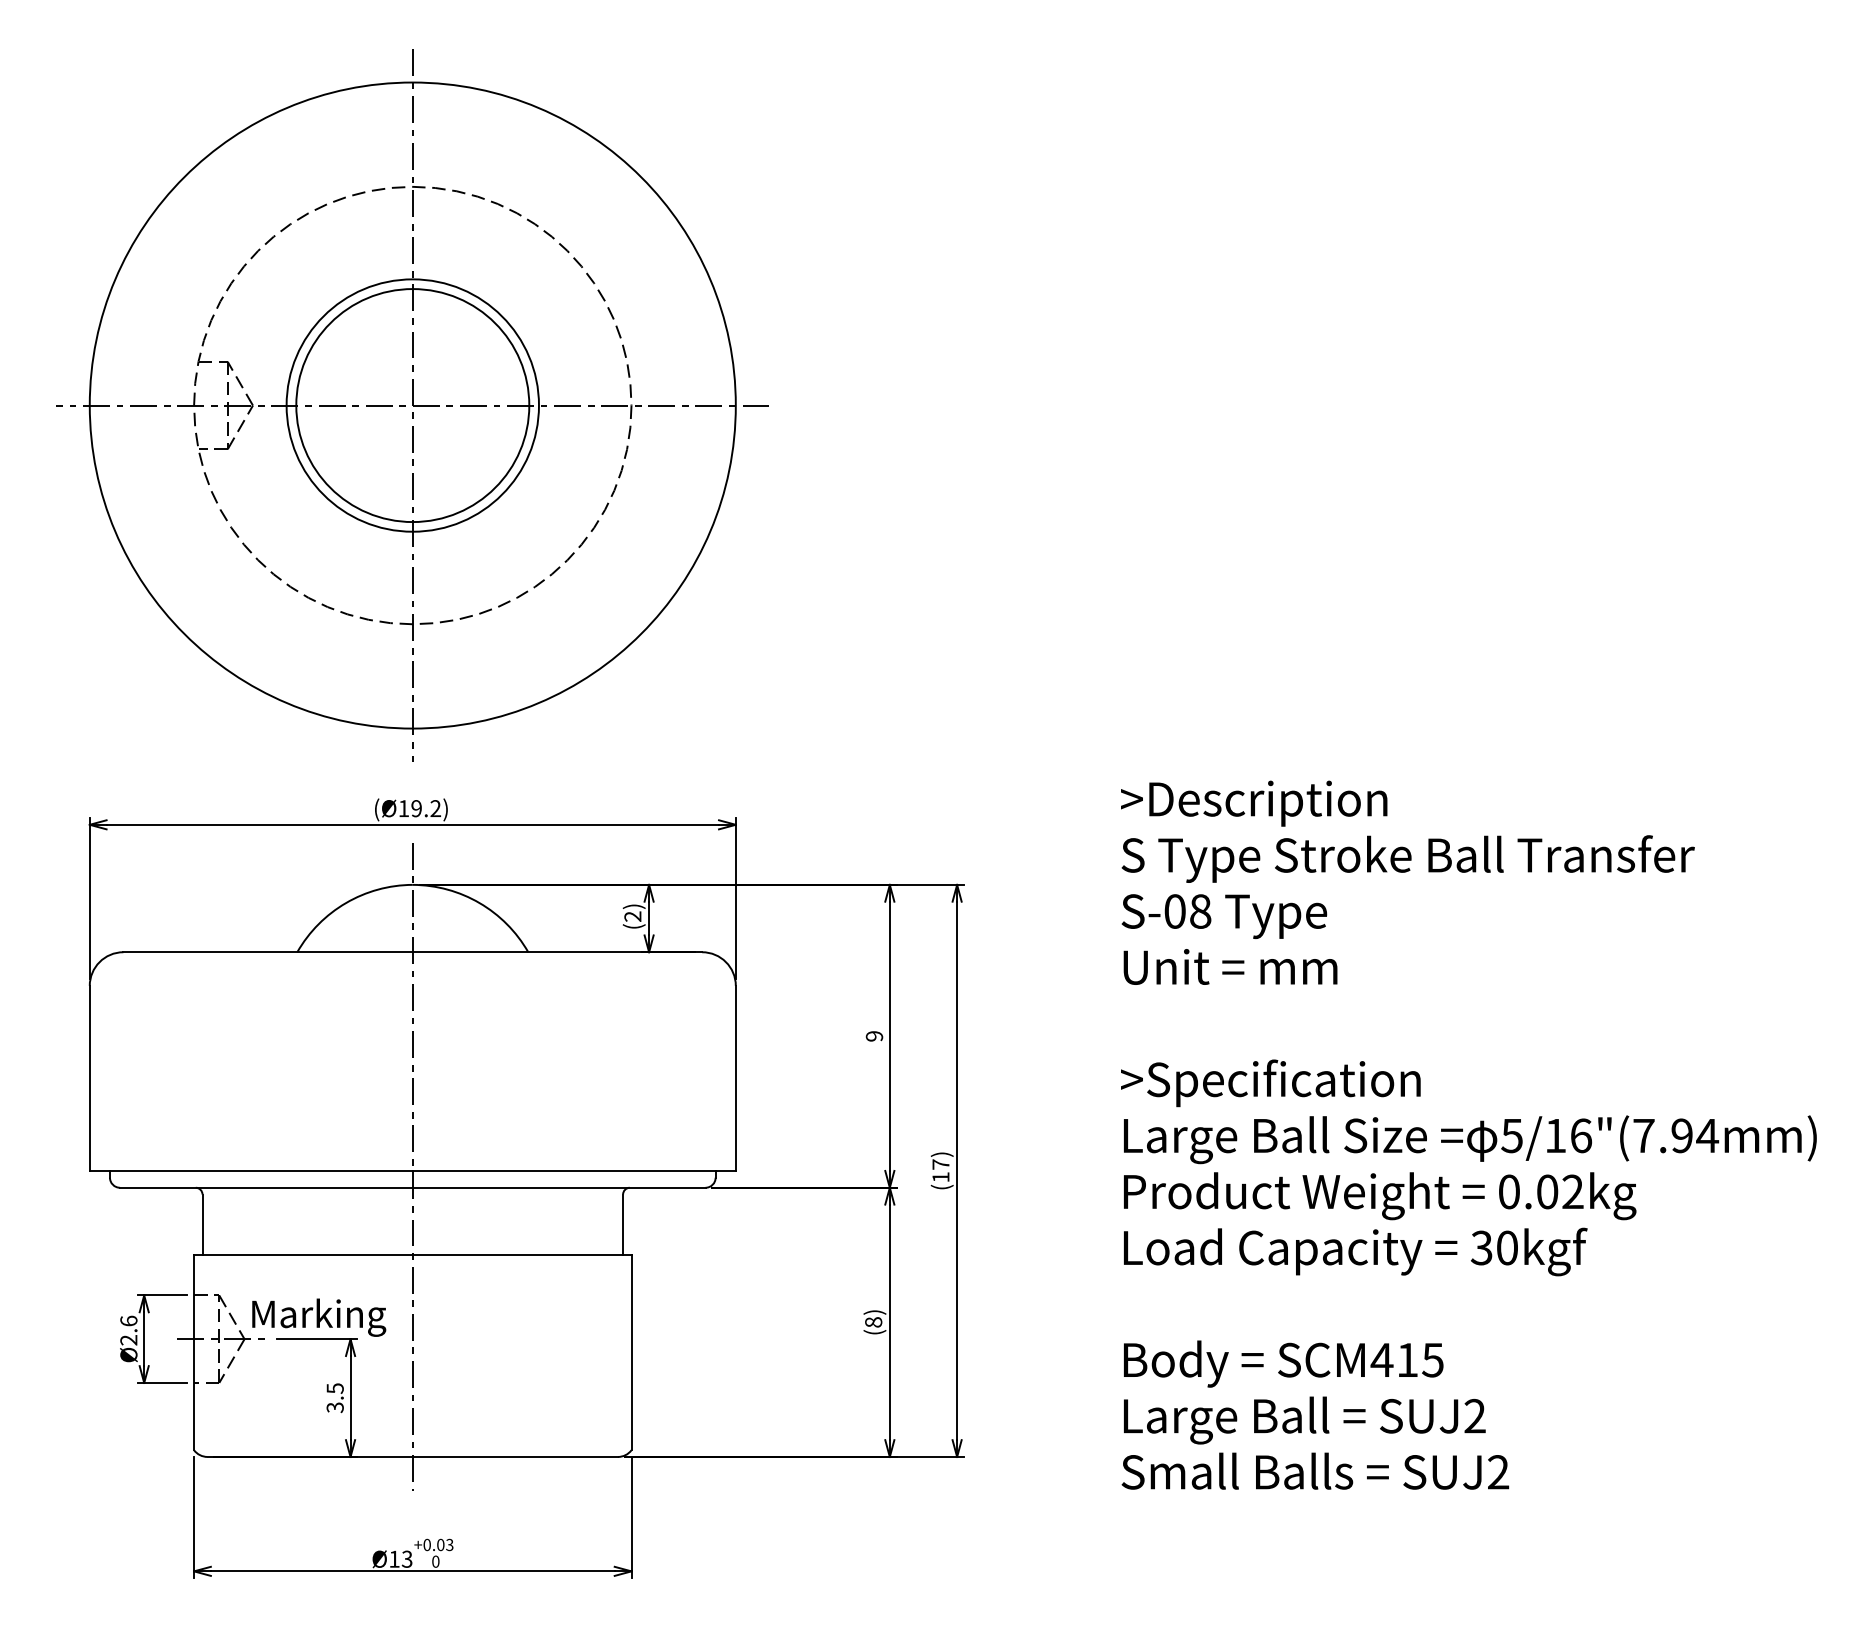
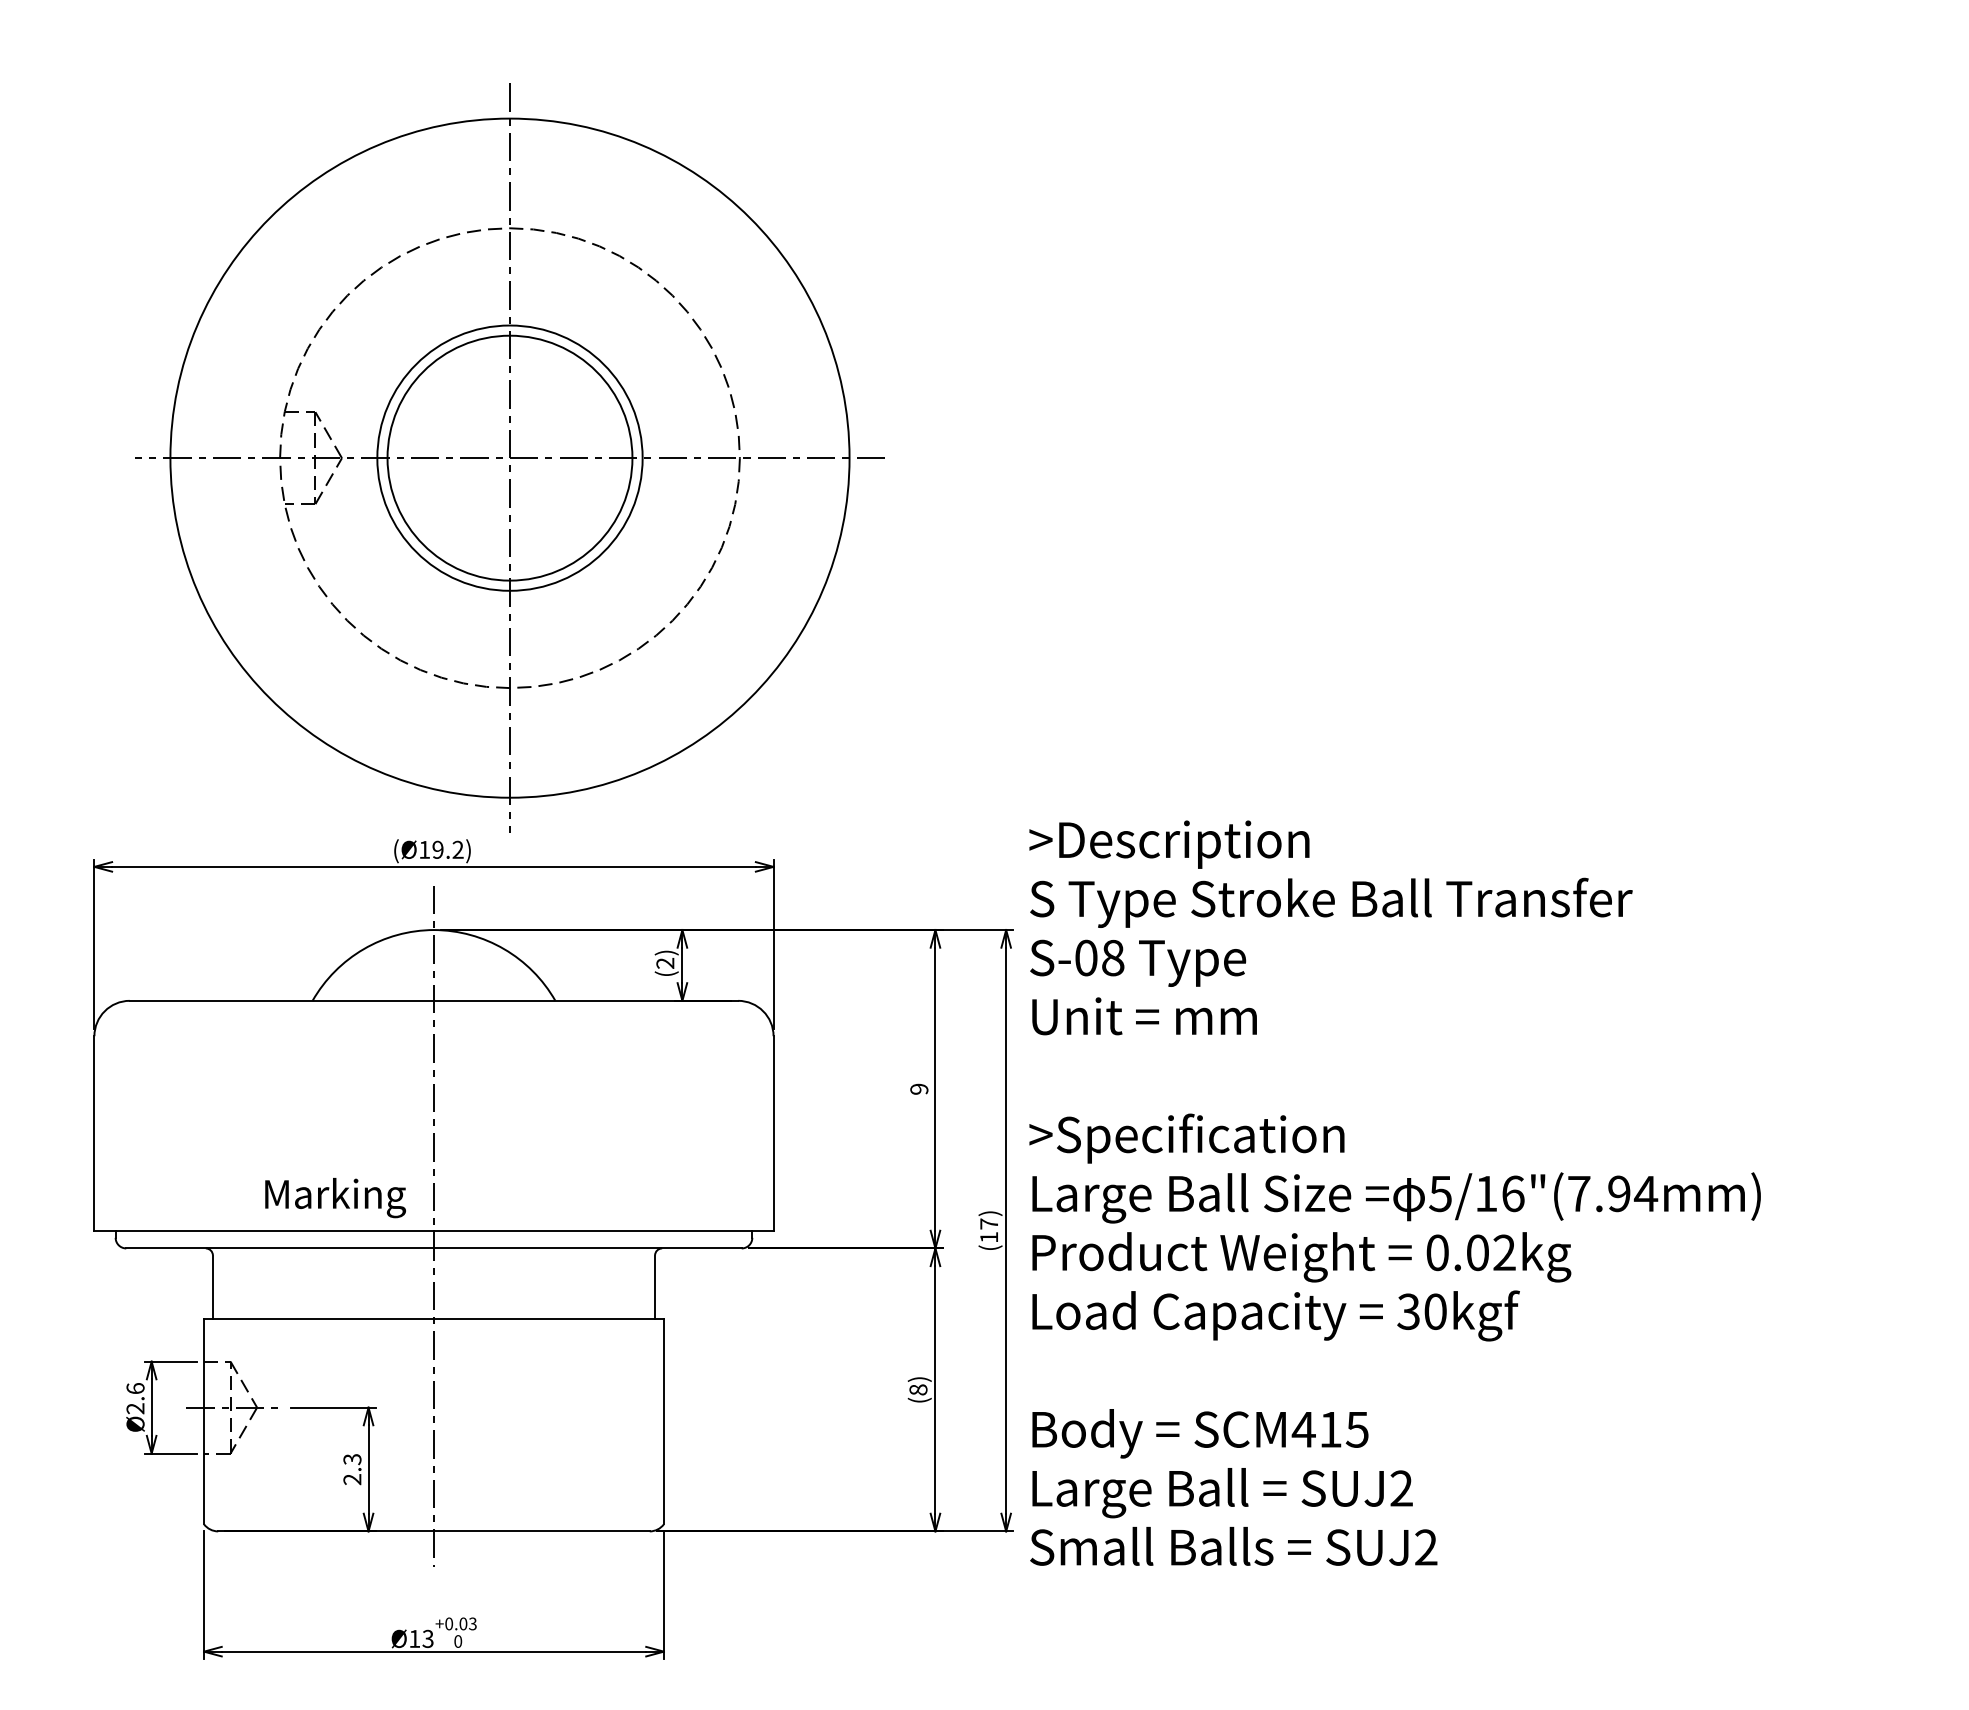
part: (412, 404) -> (509, 457), moved
text: (1468, 1134) -> (1394, 1192), moved
text: (319, 1318) -> (335, 1198), moved
text: (335, 1398) -> (352, 1469), 3.5 -> 2.3

